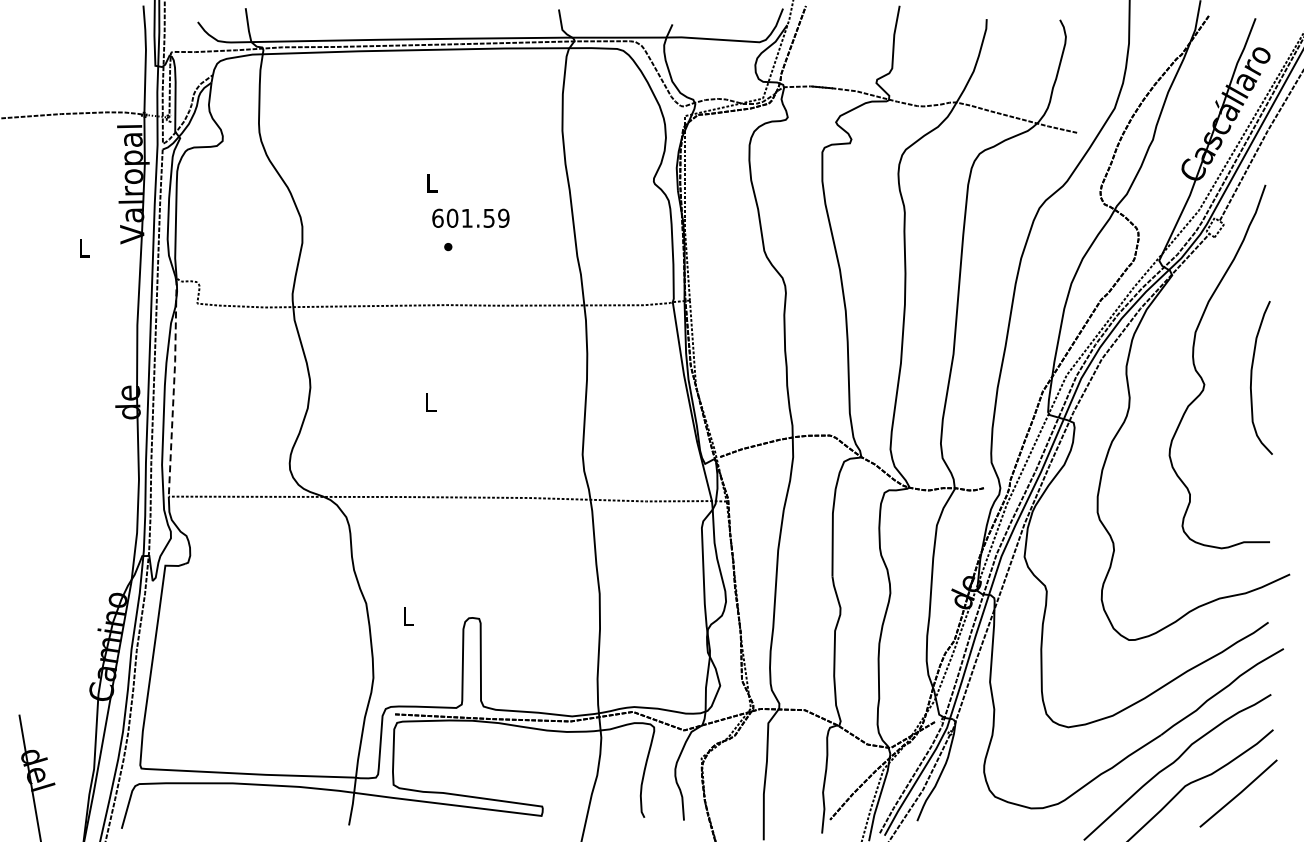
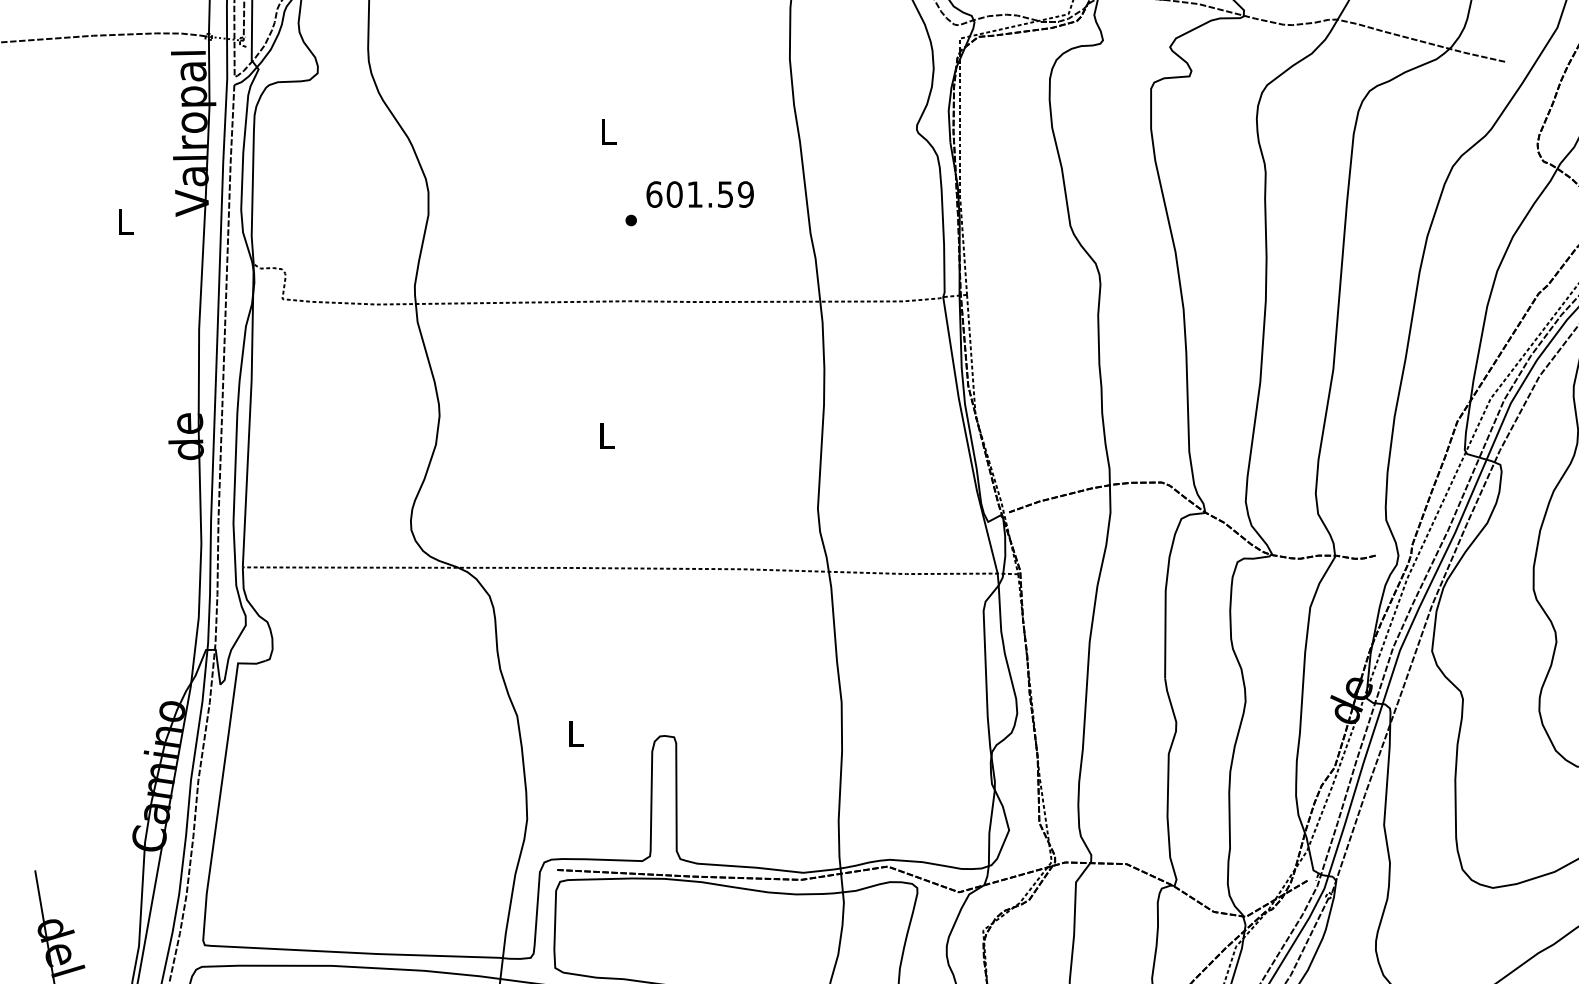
text: (470, 217) -> (699, 193), moved
line: (173, 386) -> (249, 414), dashed -> solid

